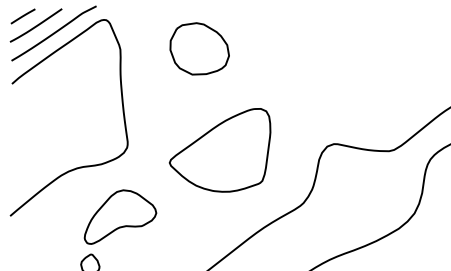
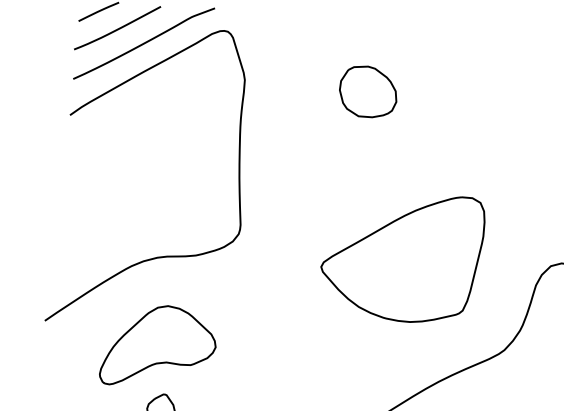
part: (199, 48) -> (368, 91), size x0.62
part: (219, 150) -> (400, 256), moved
part: (120, 216) -> (159, 346), moved

